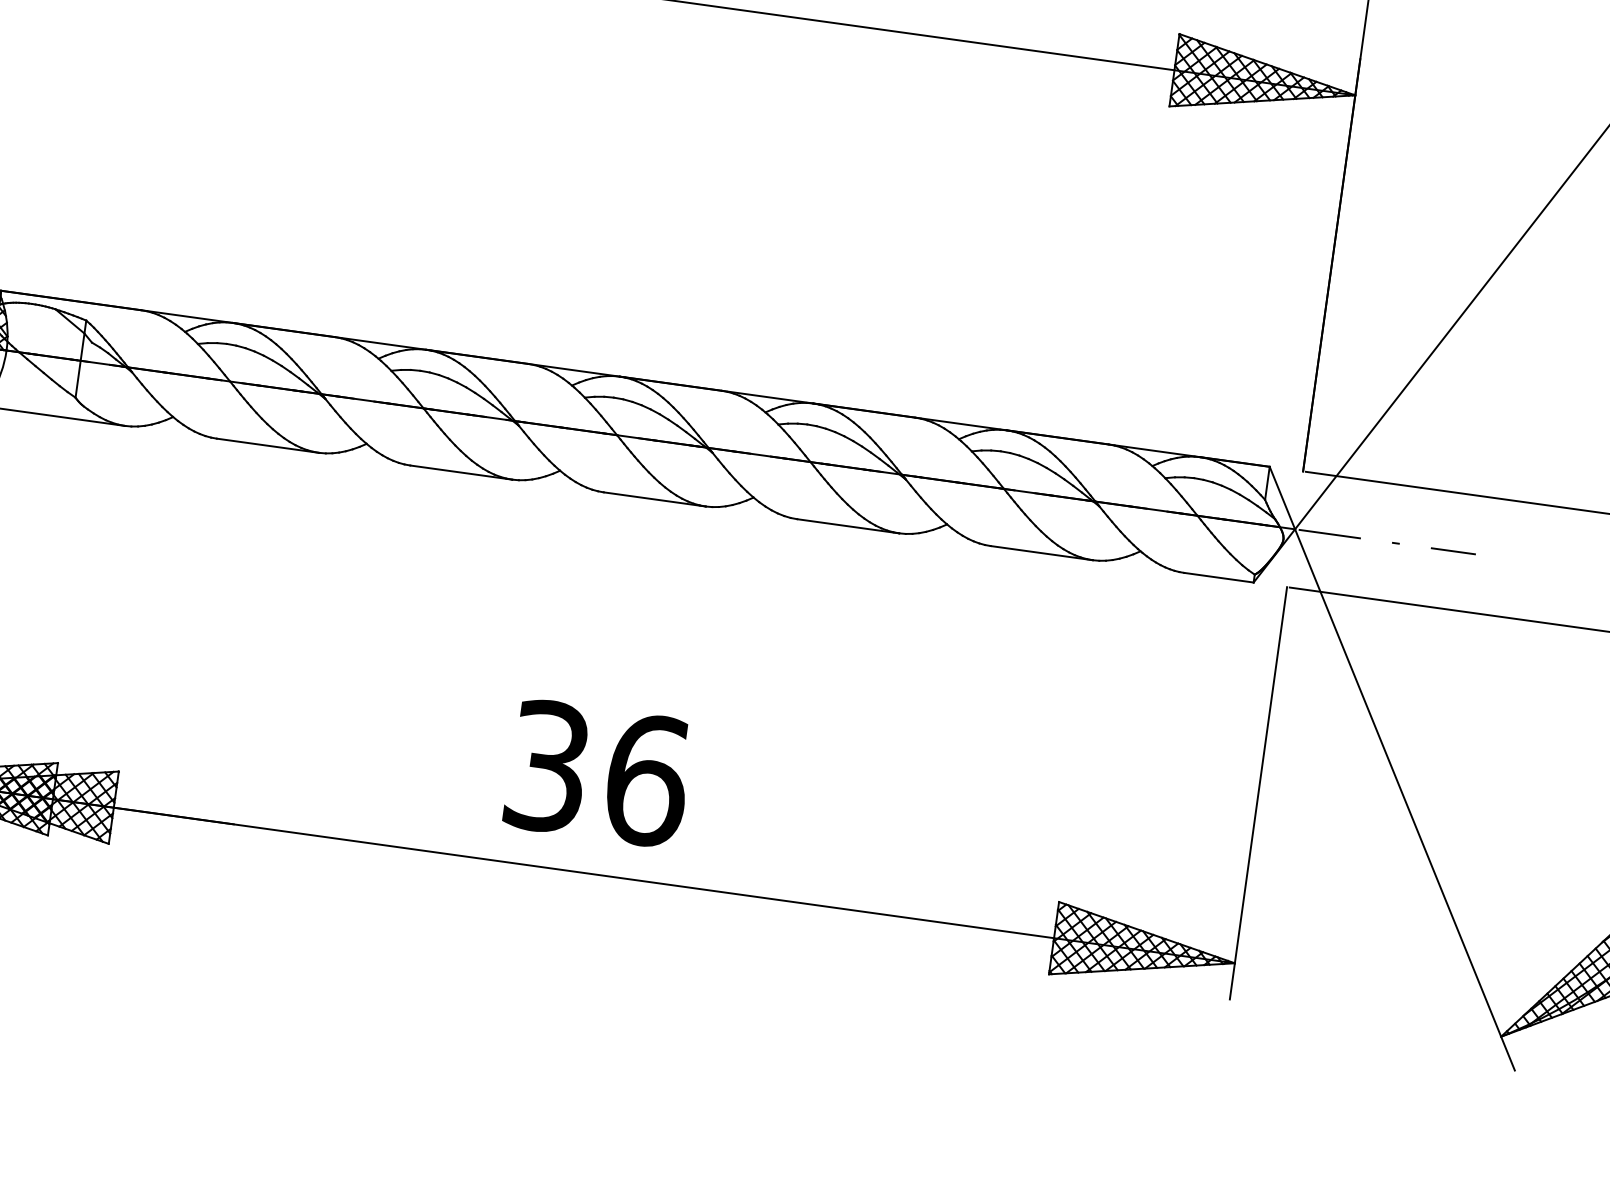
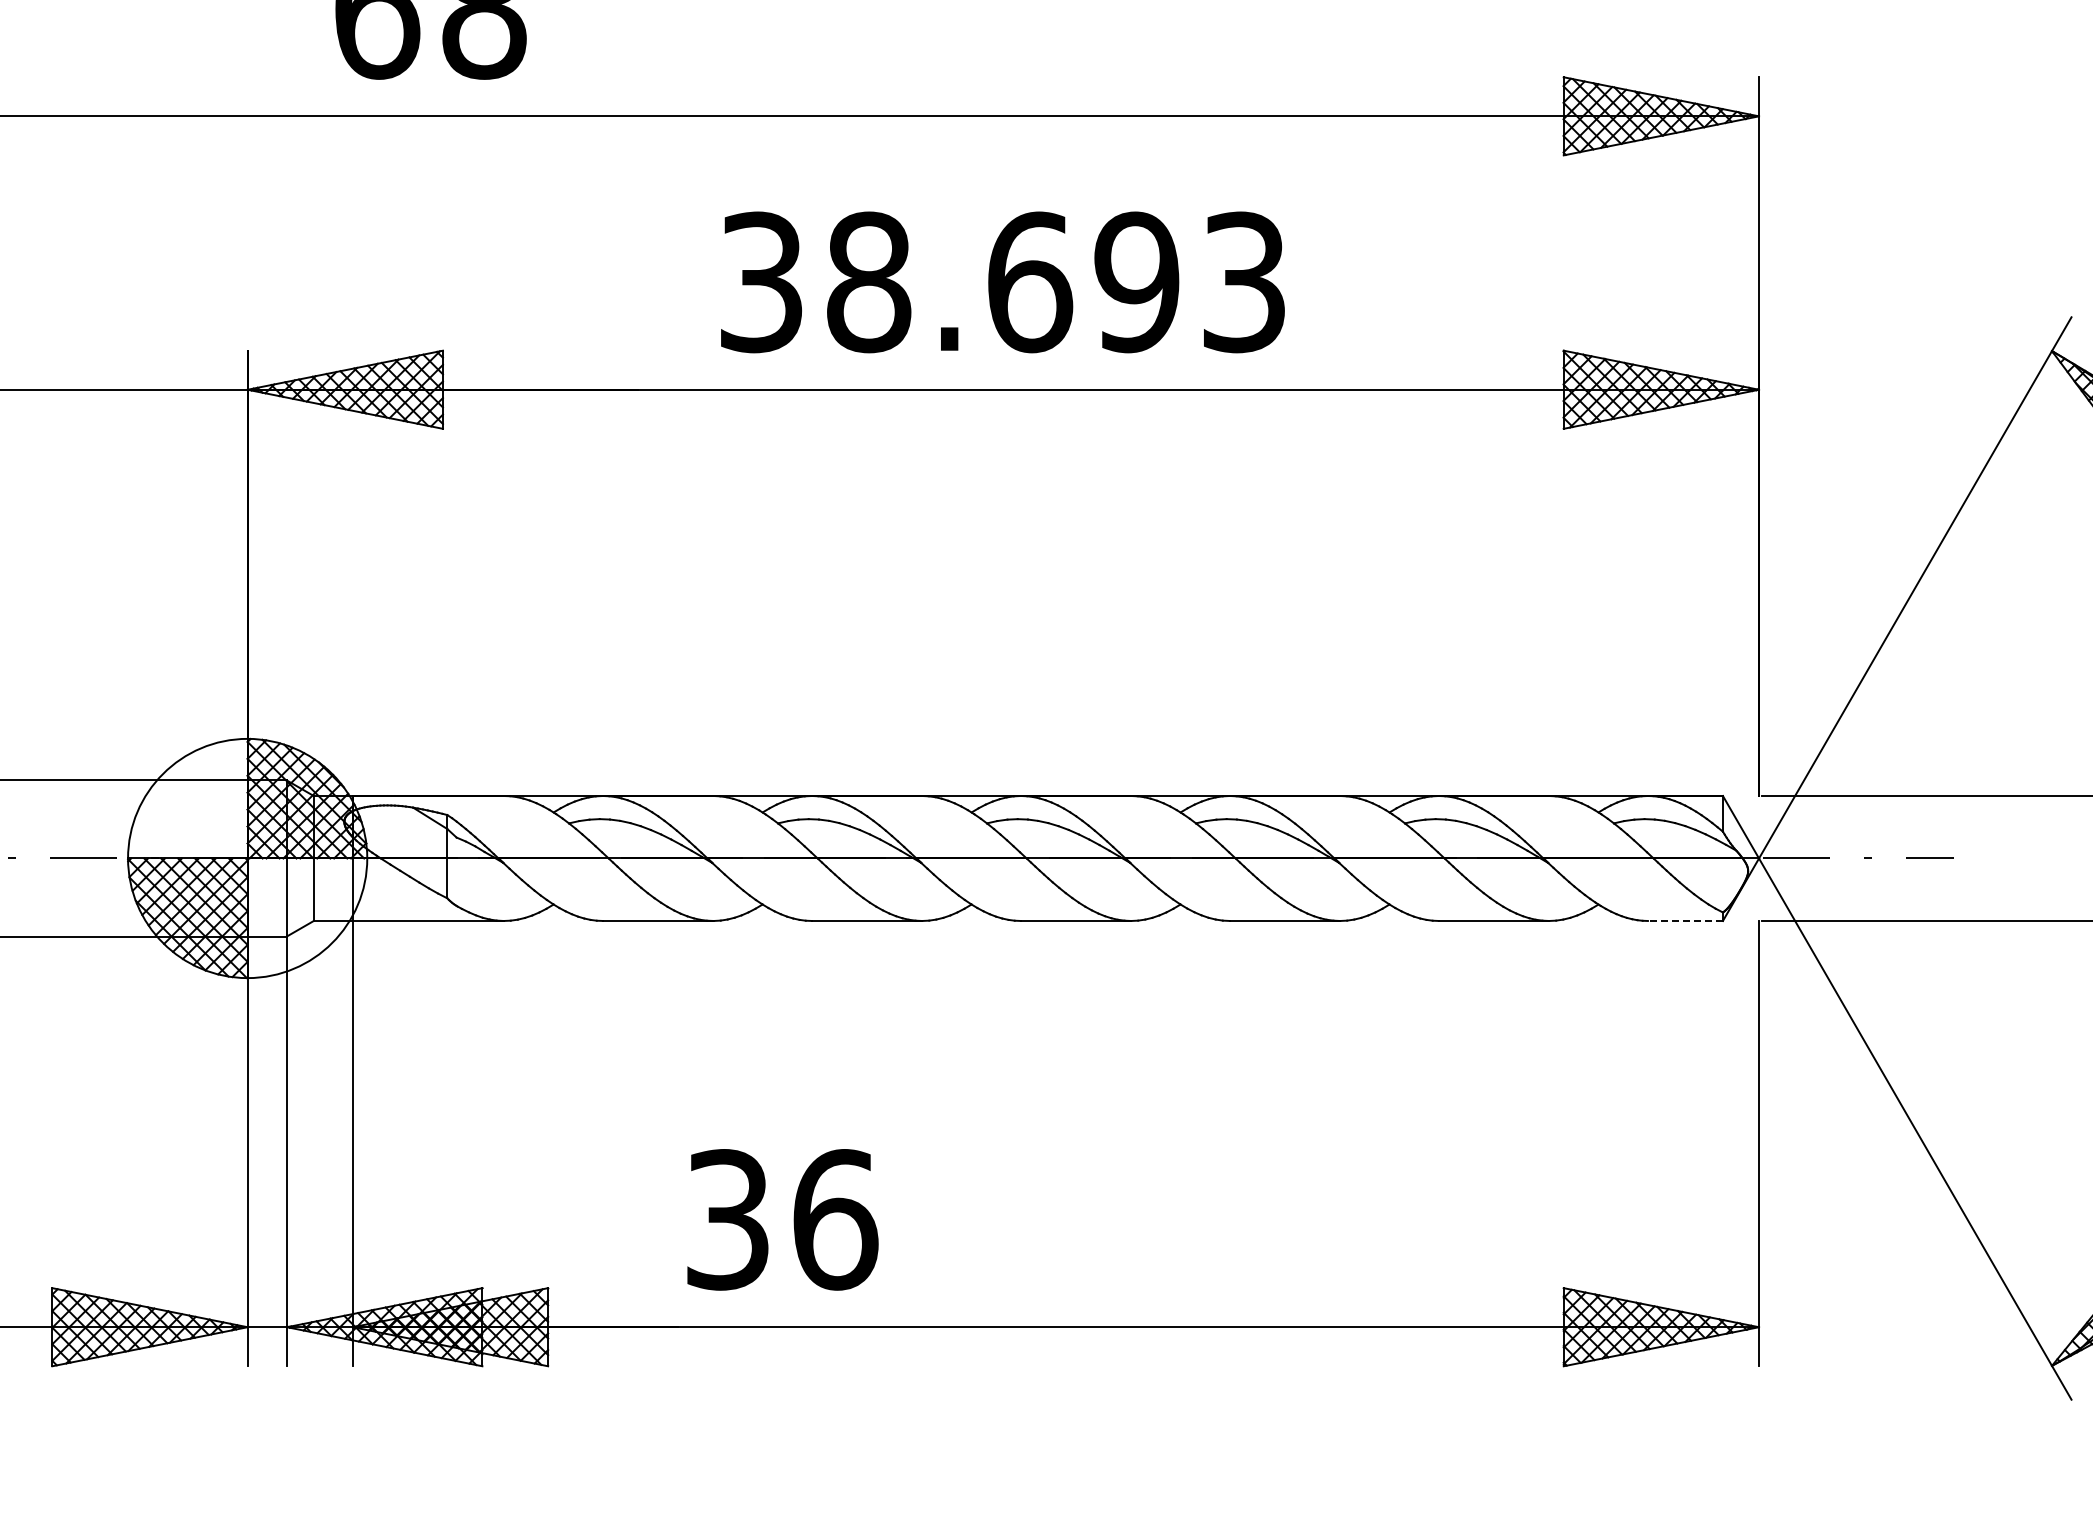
line: (1218, 577) -> (1684, 920), solid -> dashed
text: (598, 773) -> (782, 1219), moved

